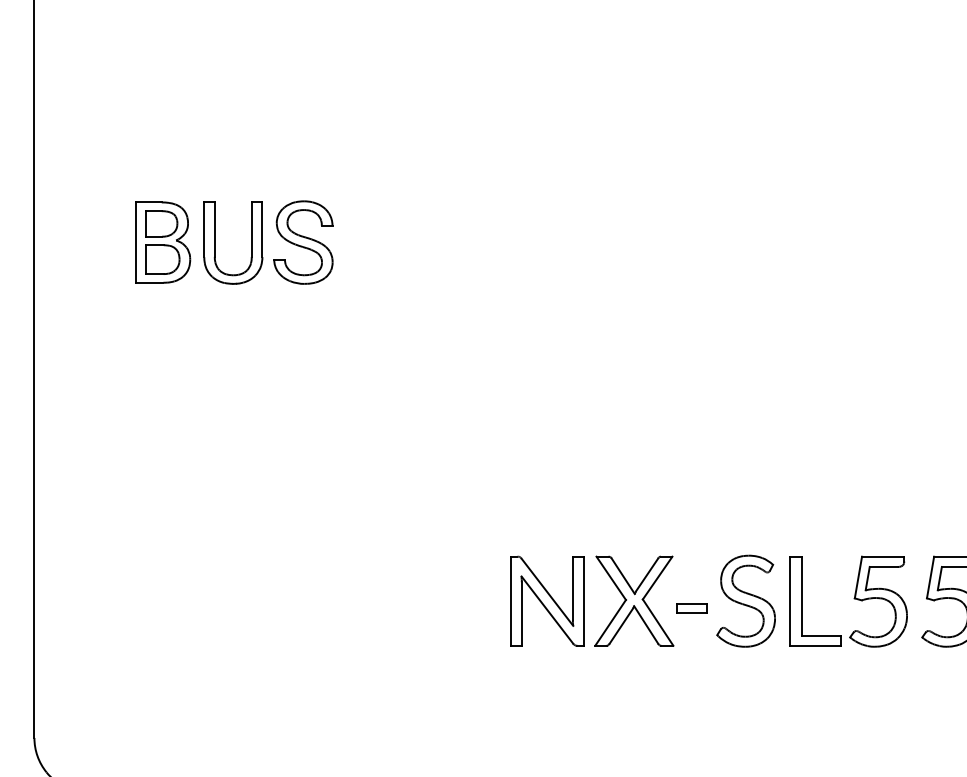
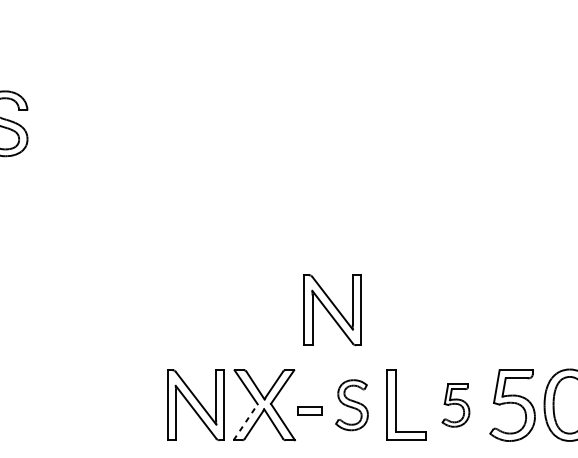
part: (721, 479) -> (332, 309), added
part: (745, 600) -> (351, 404), size x0.7
part: (878, 601) -> (455, 405), size x0.6
line: (610, 622) -> (245, 421), solid -> dashed

